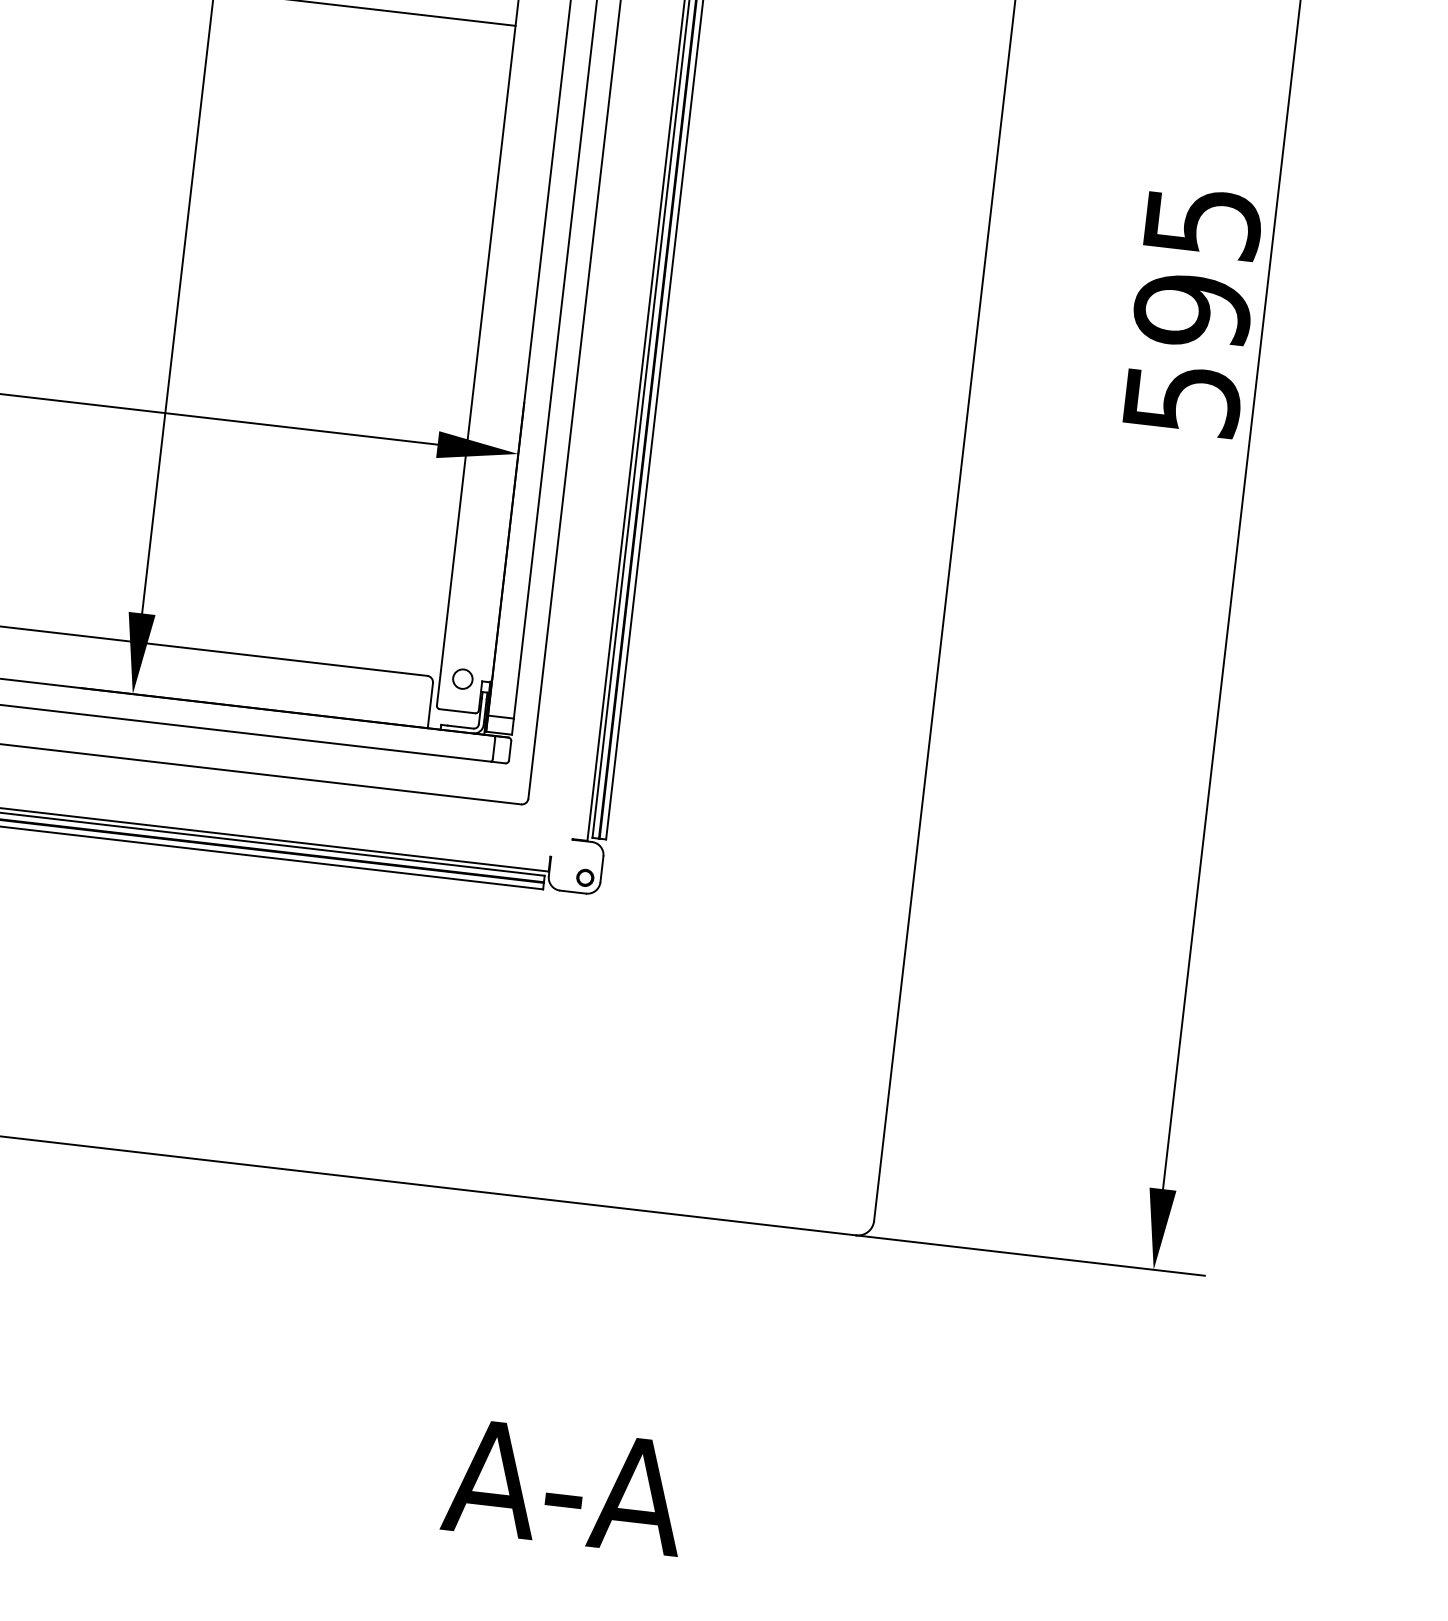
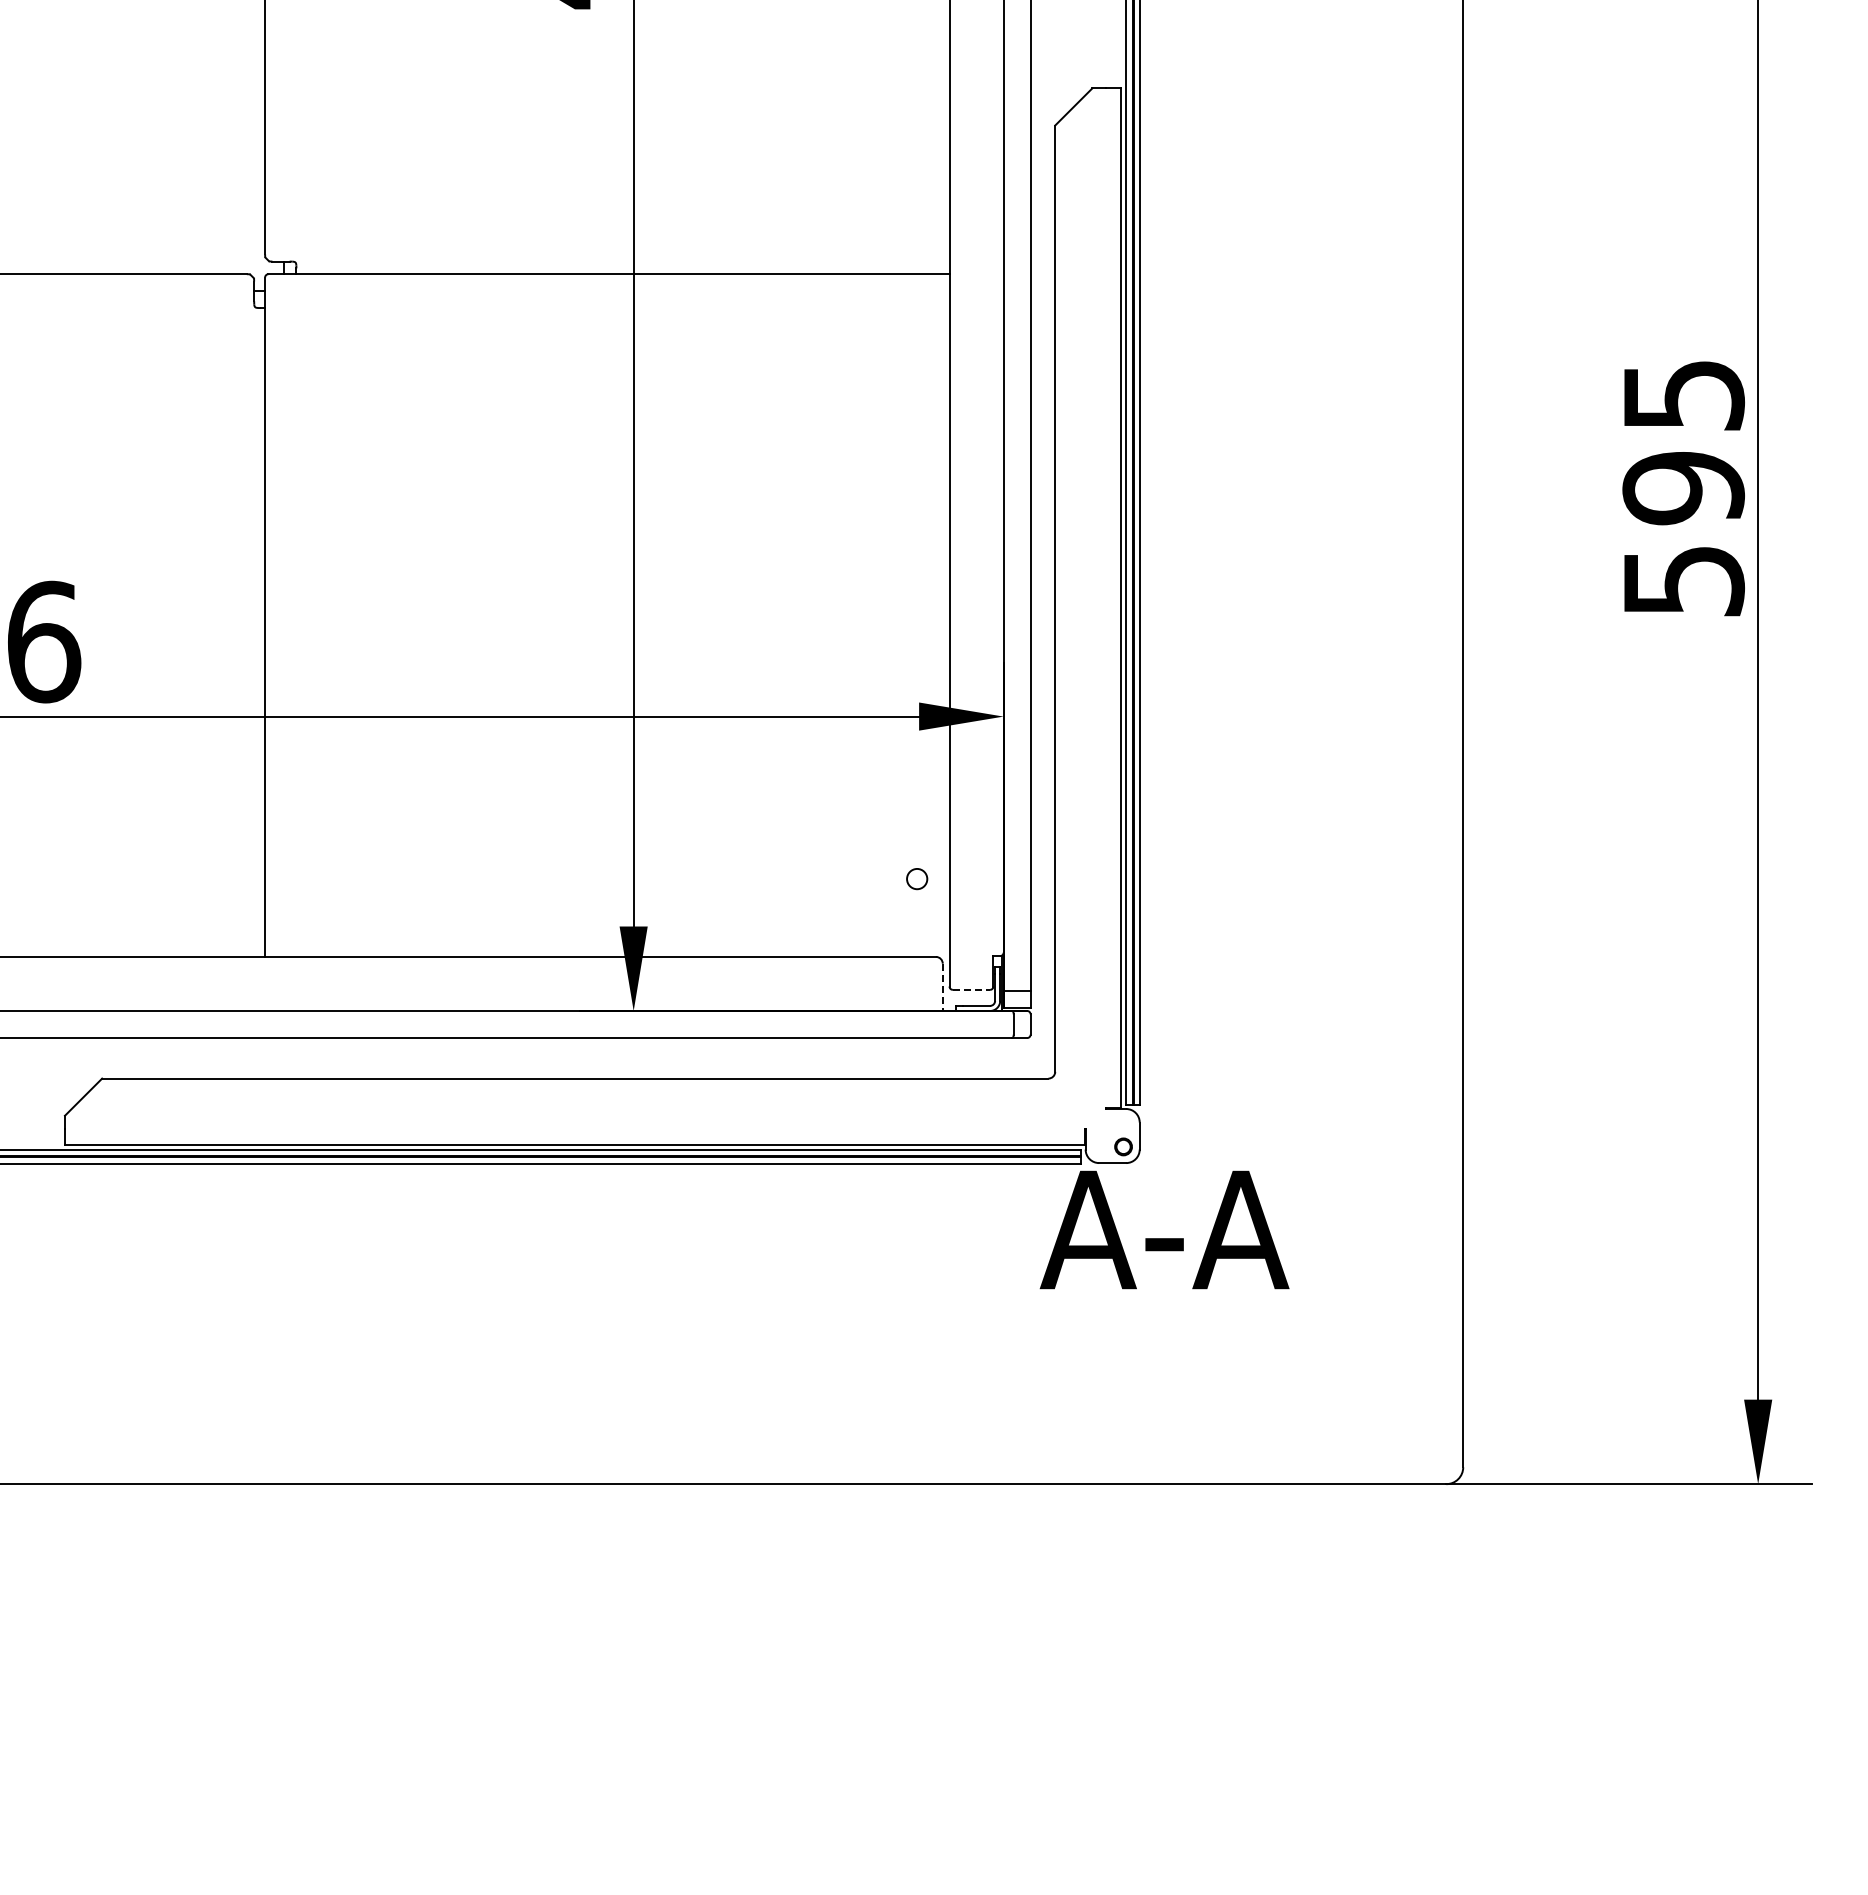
circle: (463, 679) -> (917, 879), moved
line: (430, 705) -> (942, 987), solid -> dashed
line: (457, 710) -> (971, 989), solid -> dashed
text: (565, 1486) -> (1164, 1229), moved

